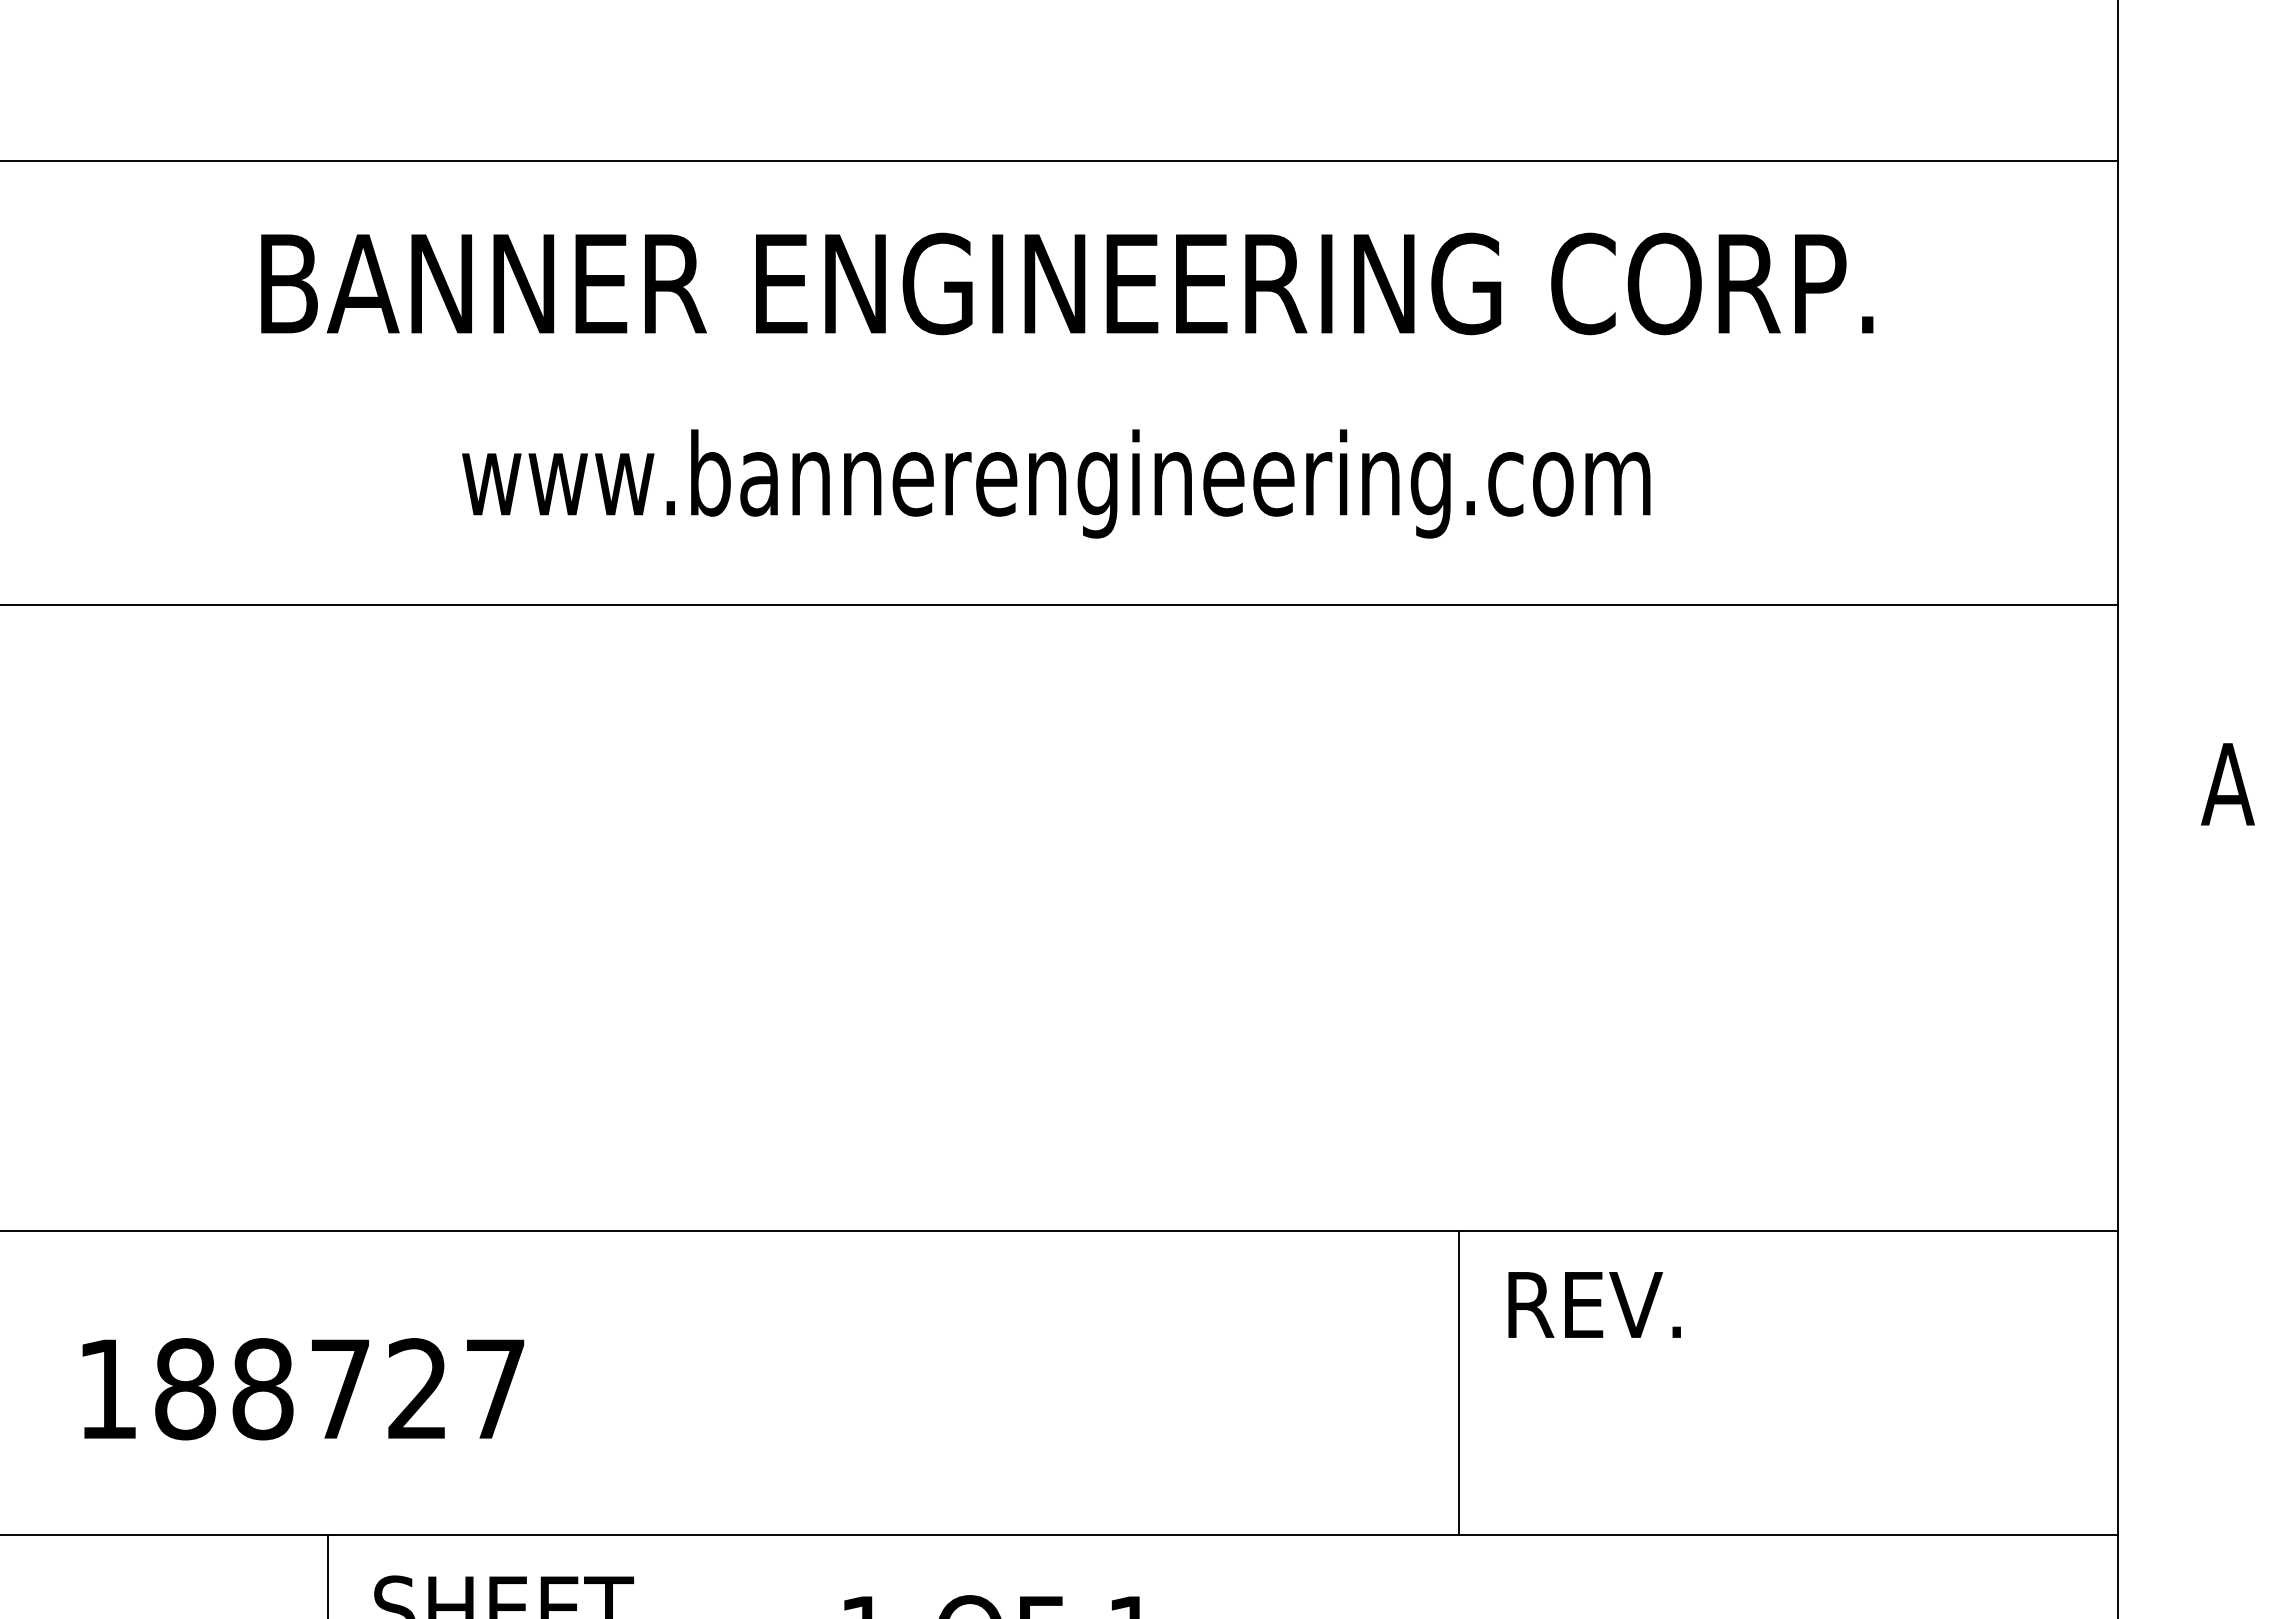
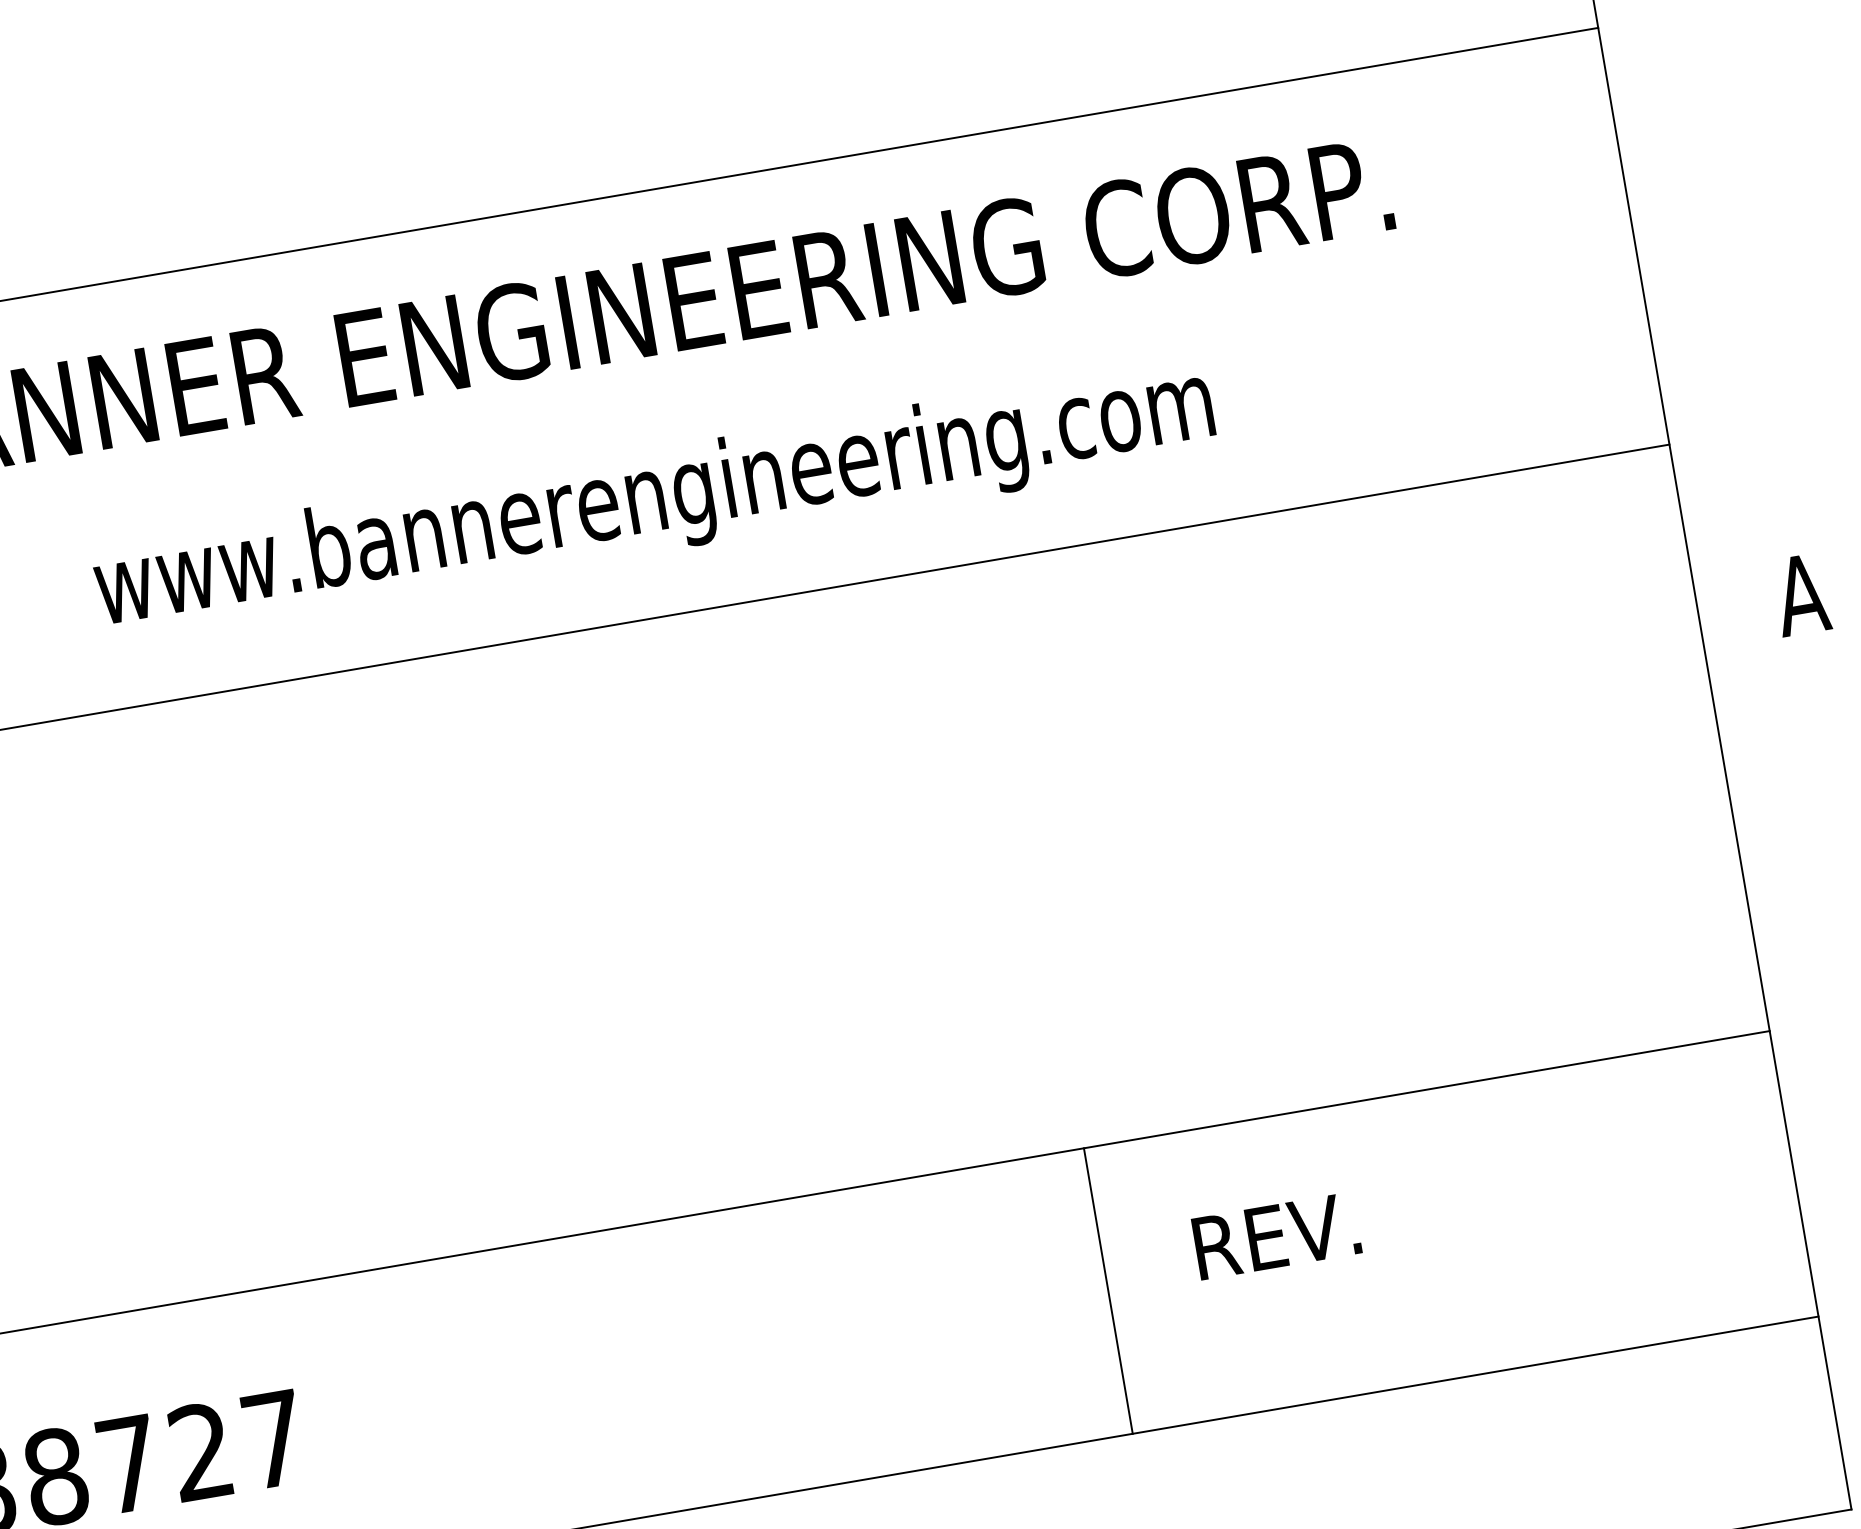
text: (1594, 1304) -> (1276, 1235), moved
line: (1459, 1382) -> (1108, 1290), moved

